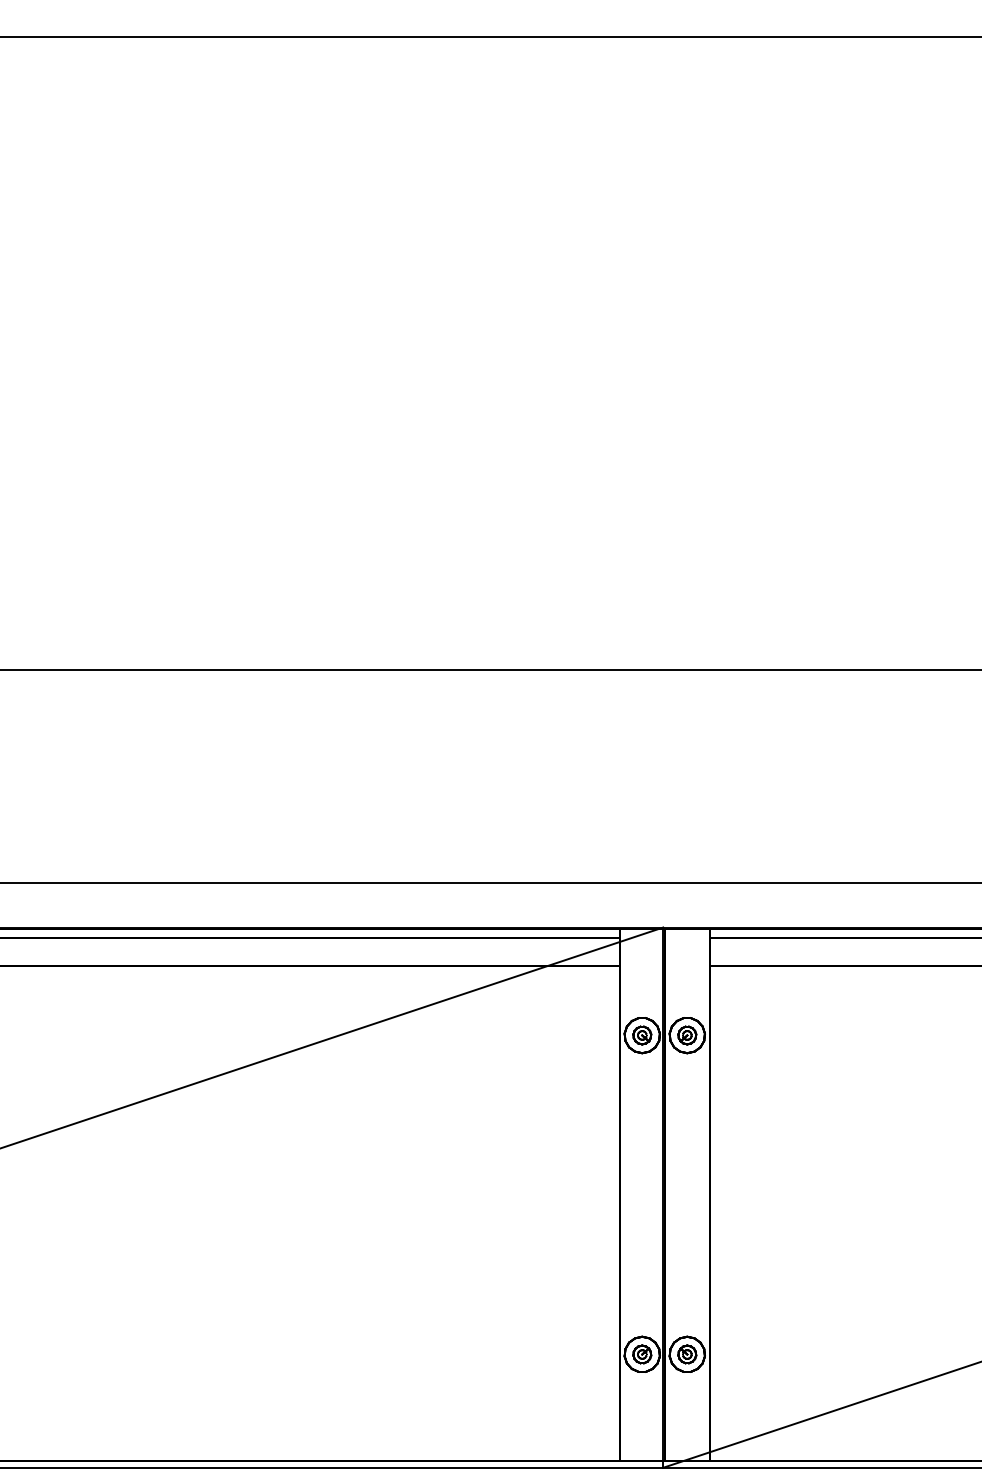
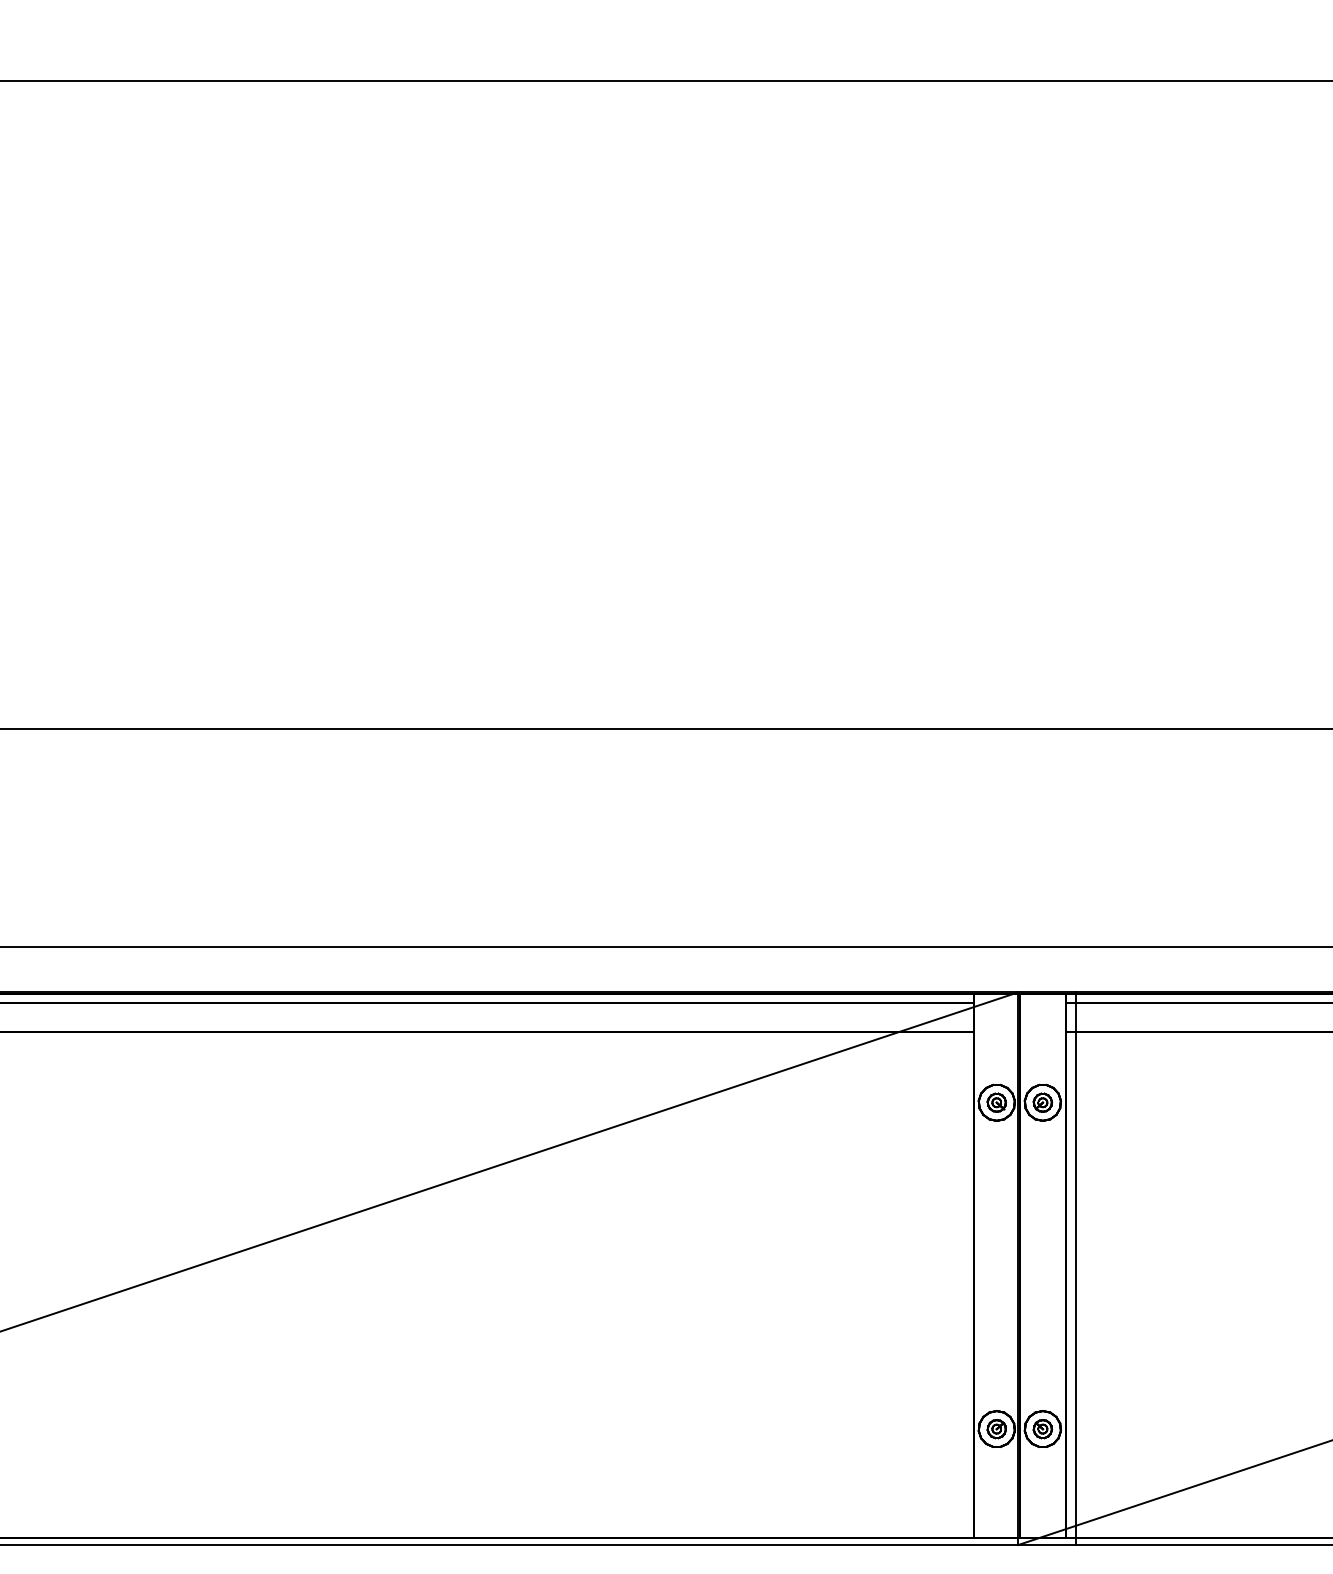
line: (719, 1197) -> (1075, 1268), added

